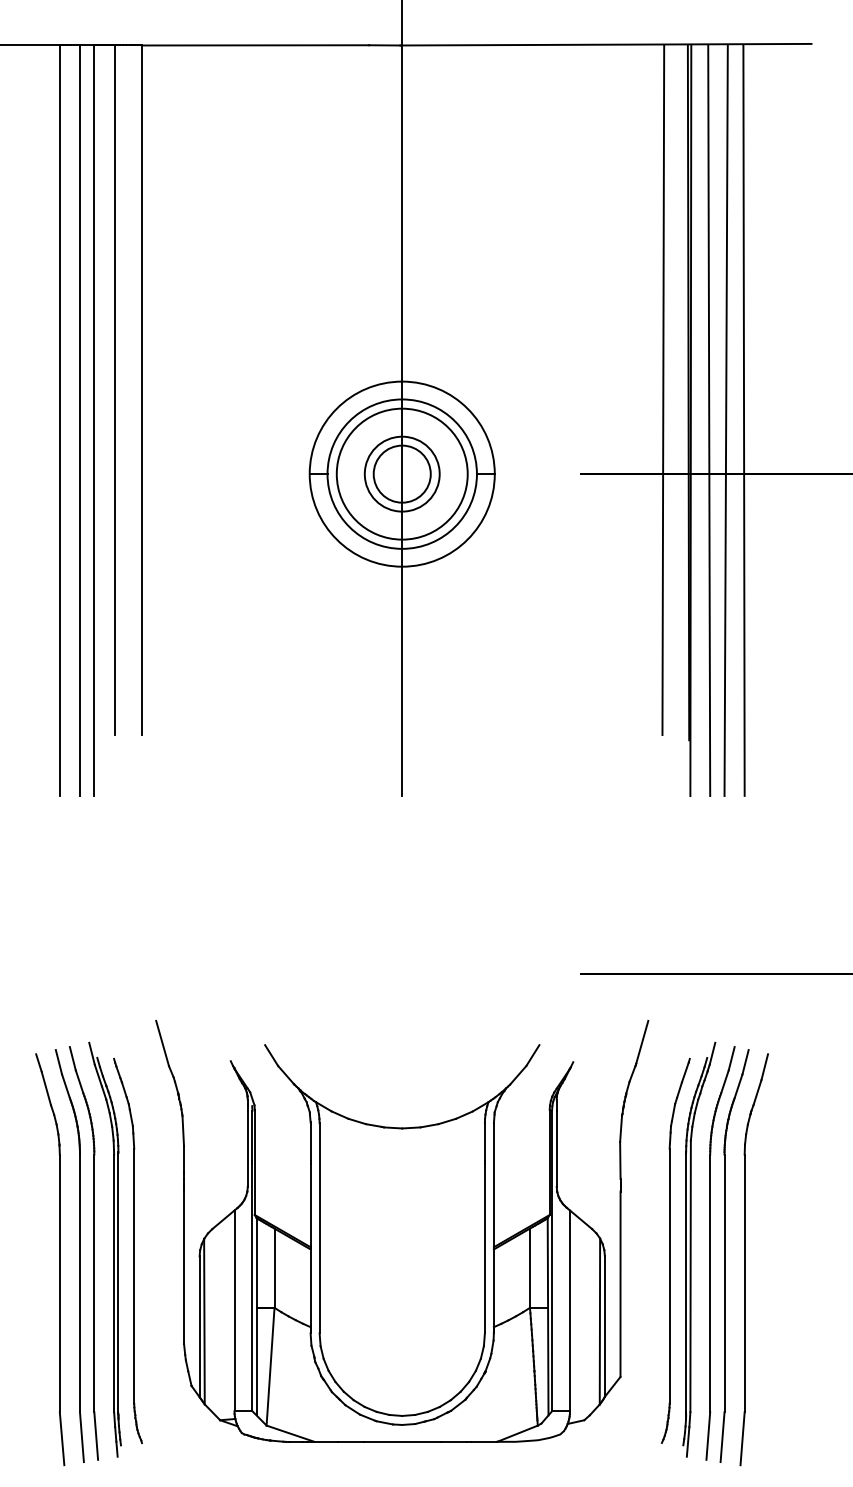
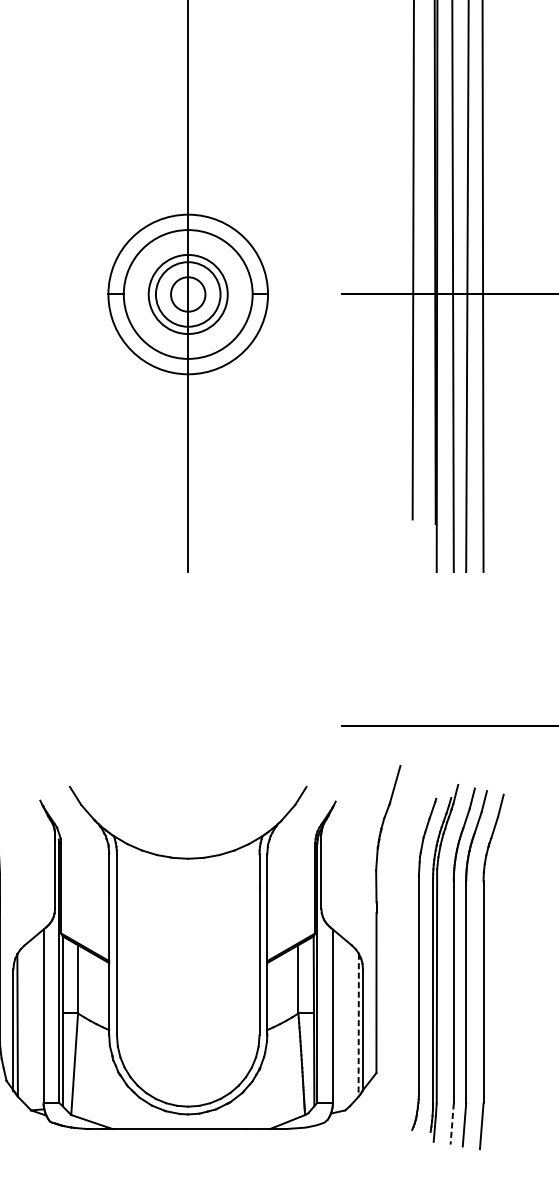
circle: (401, 473) -> (187, 293), size x0.7
circle: (401, 473) -> (187, 293), size x0.7
line: (599, 1321) -> (358, 1025), solid -> dashed
line: (708, 1436) -> (452, 1124), solid -> dashed

